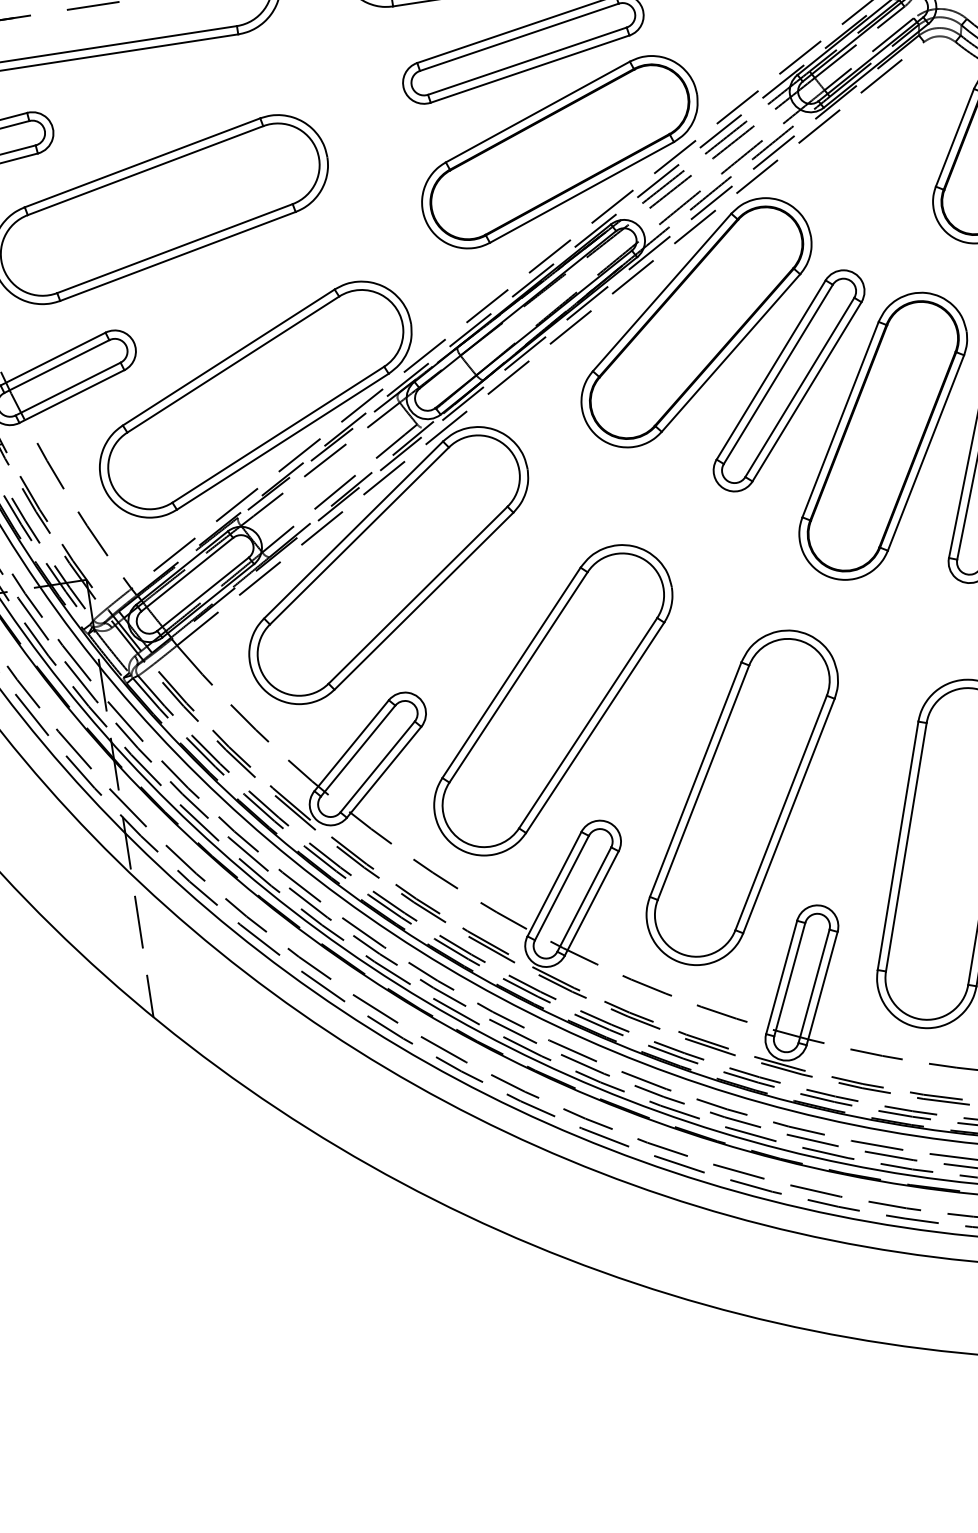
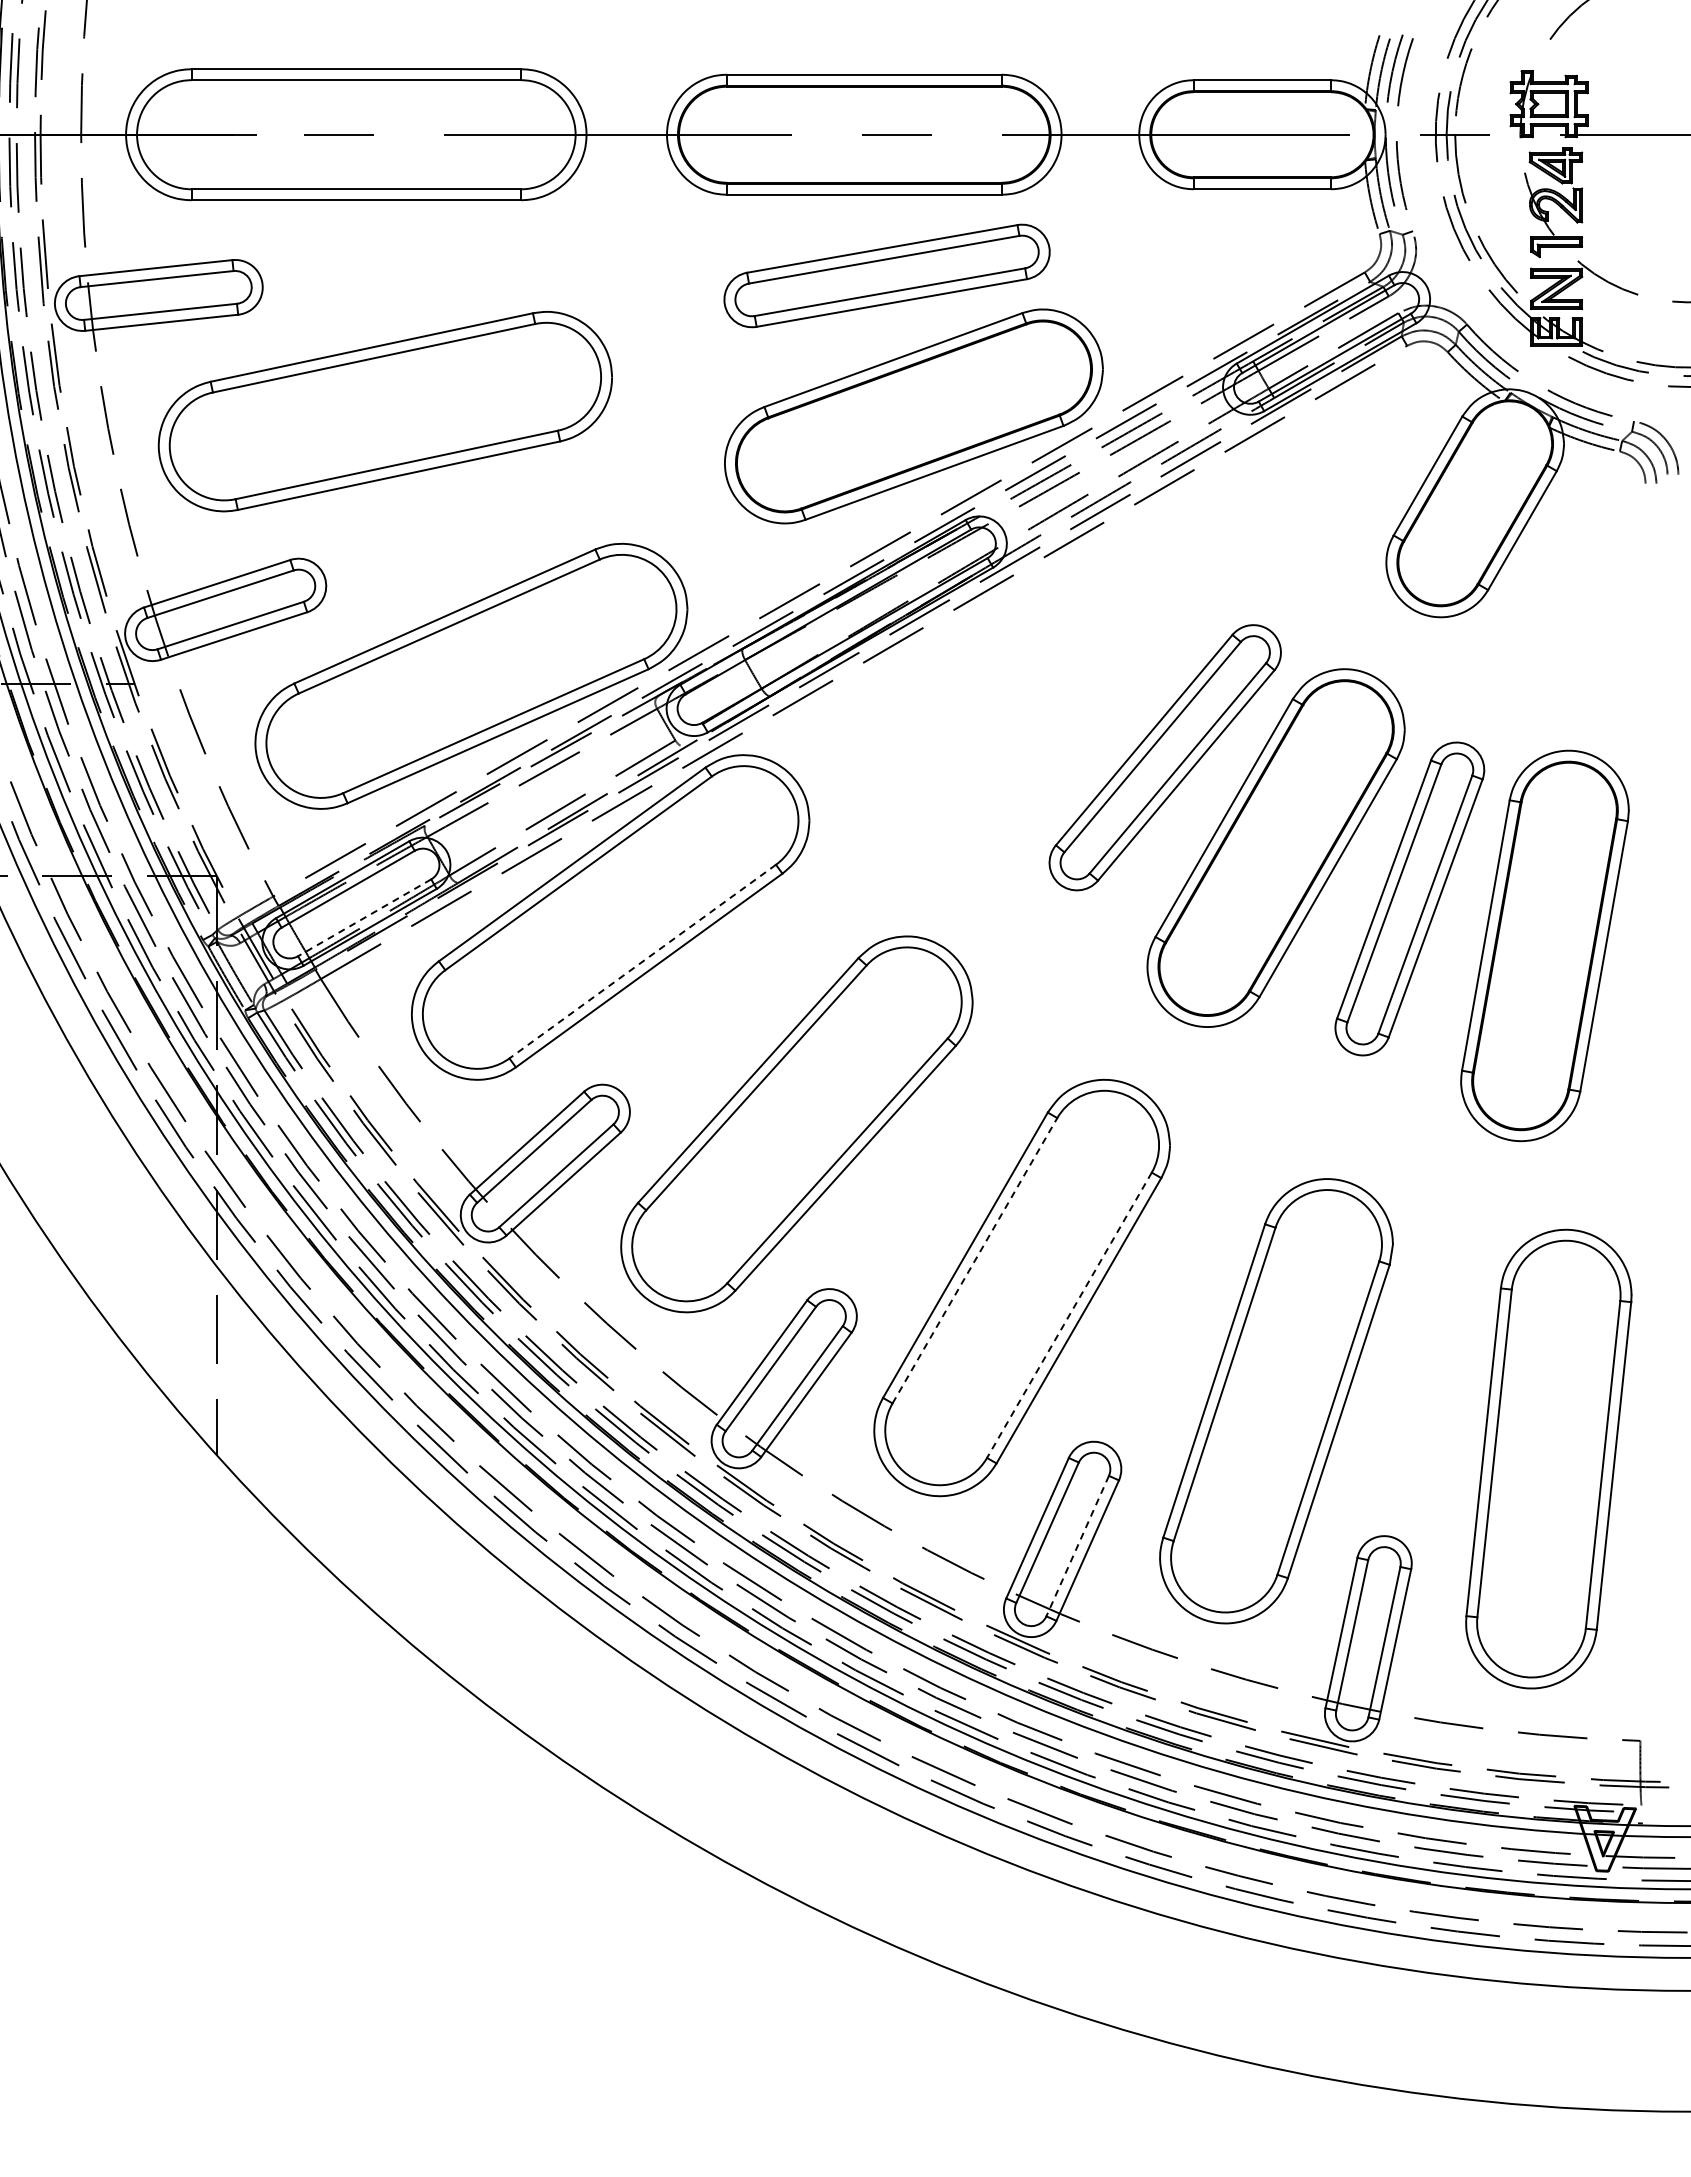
part: (696, 322) -> (1057, 664), removed
line: (202, 594) -> (364, 917), solid -> dashed
line: (417, 595) -> (642, 961), solid -> dashed
line: (703, 782) -> (974, 1260), solid -> dashed
line: (781, 813) -> (1069, 1315), solid -> dashed
line: (813, 986) -> (1077, 1546), solid -> dashed

